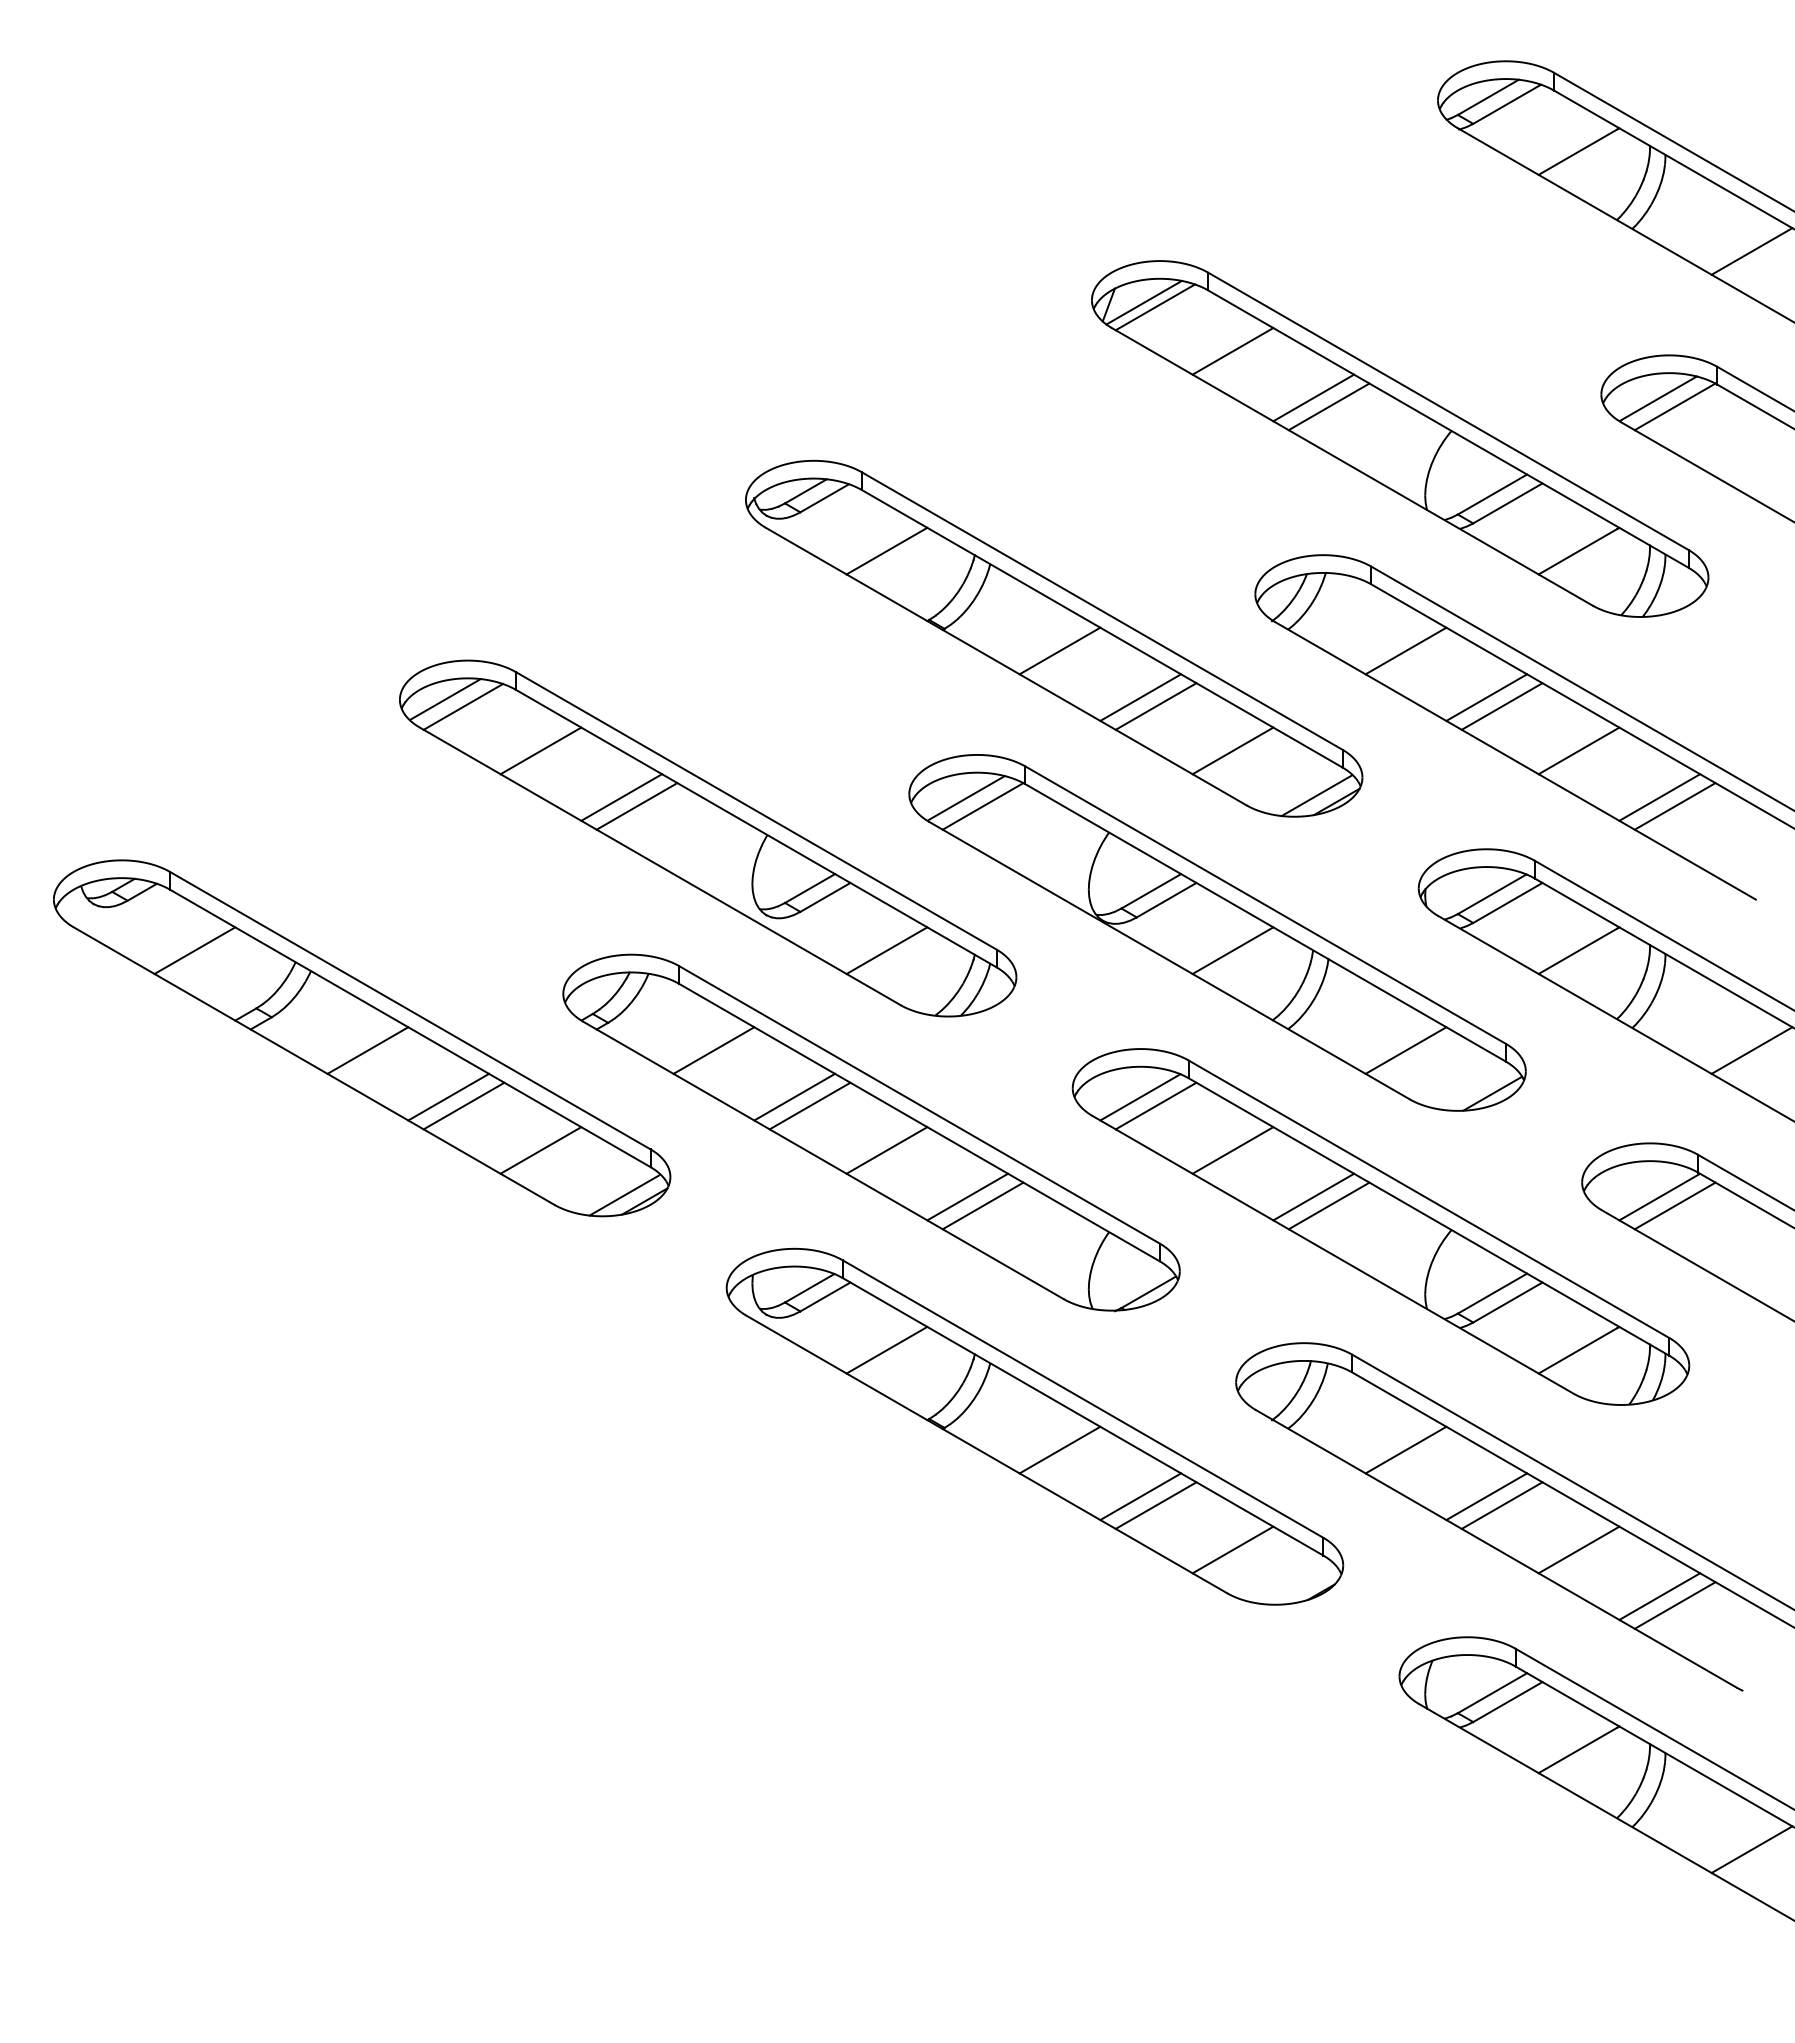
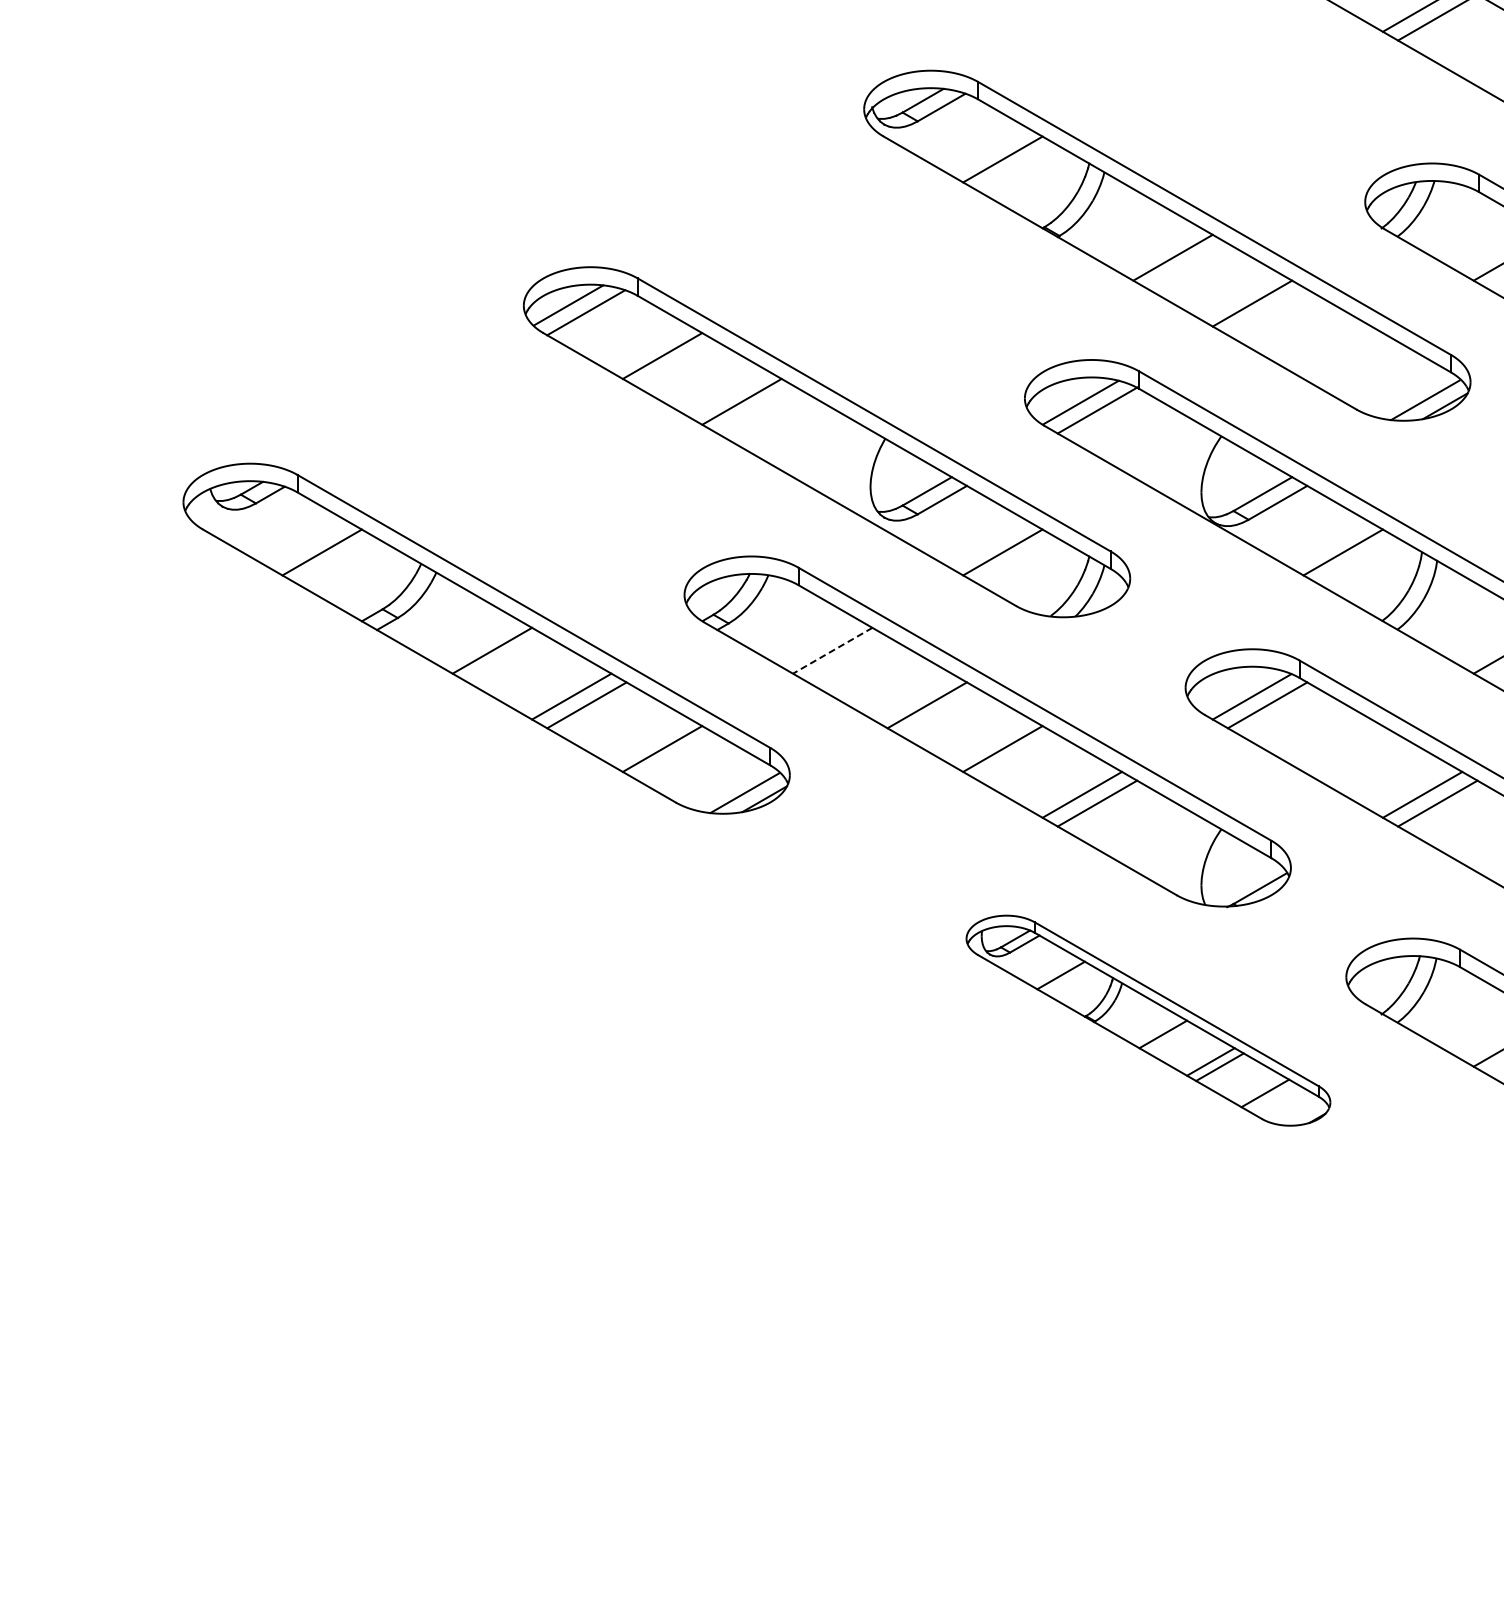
line: (1155, 706) -> (1267, 312), removed
line: (1232, 750) -> (1342, 355), removed
line: (636, 806) -> (756, 410), removed
line: (713, 1050) -> (832, 650), solid -> dashed
line: (794, 1096) -> (911, 695), removed
line: (1232, 1150) -> (1342, 749), removed
part: (1034, 1426) -> (1147, 1020), size x0.6

